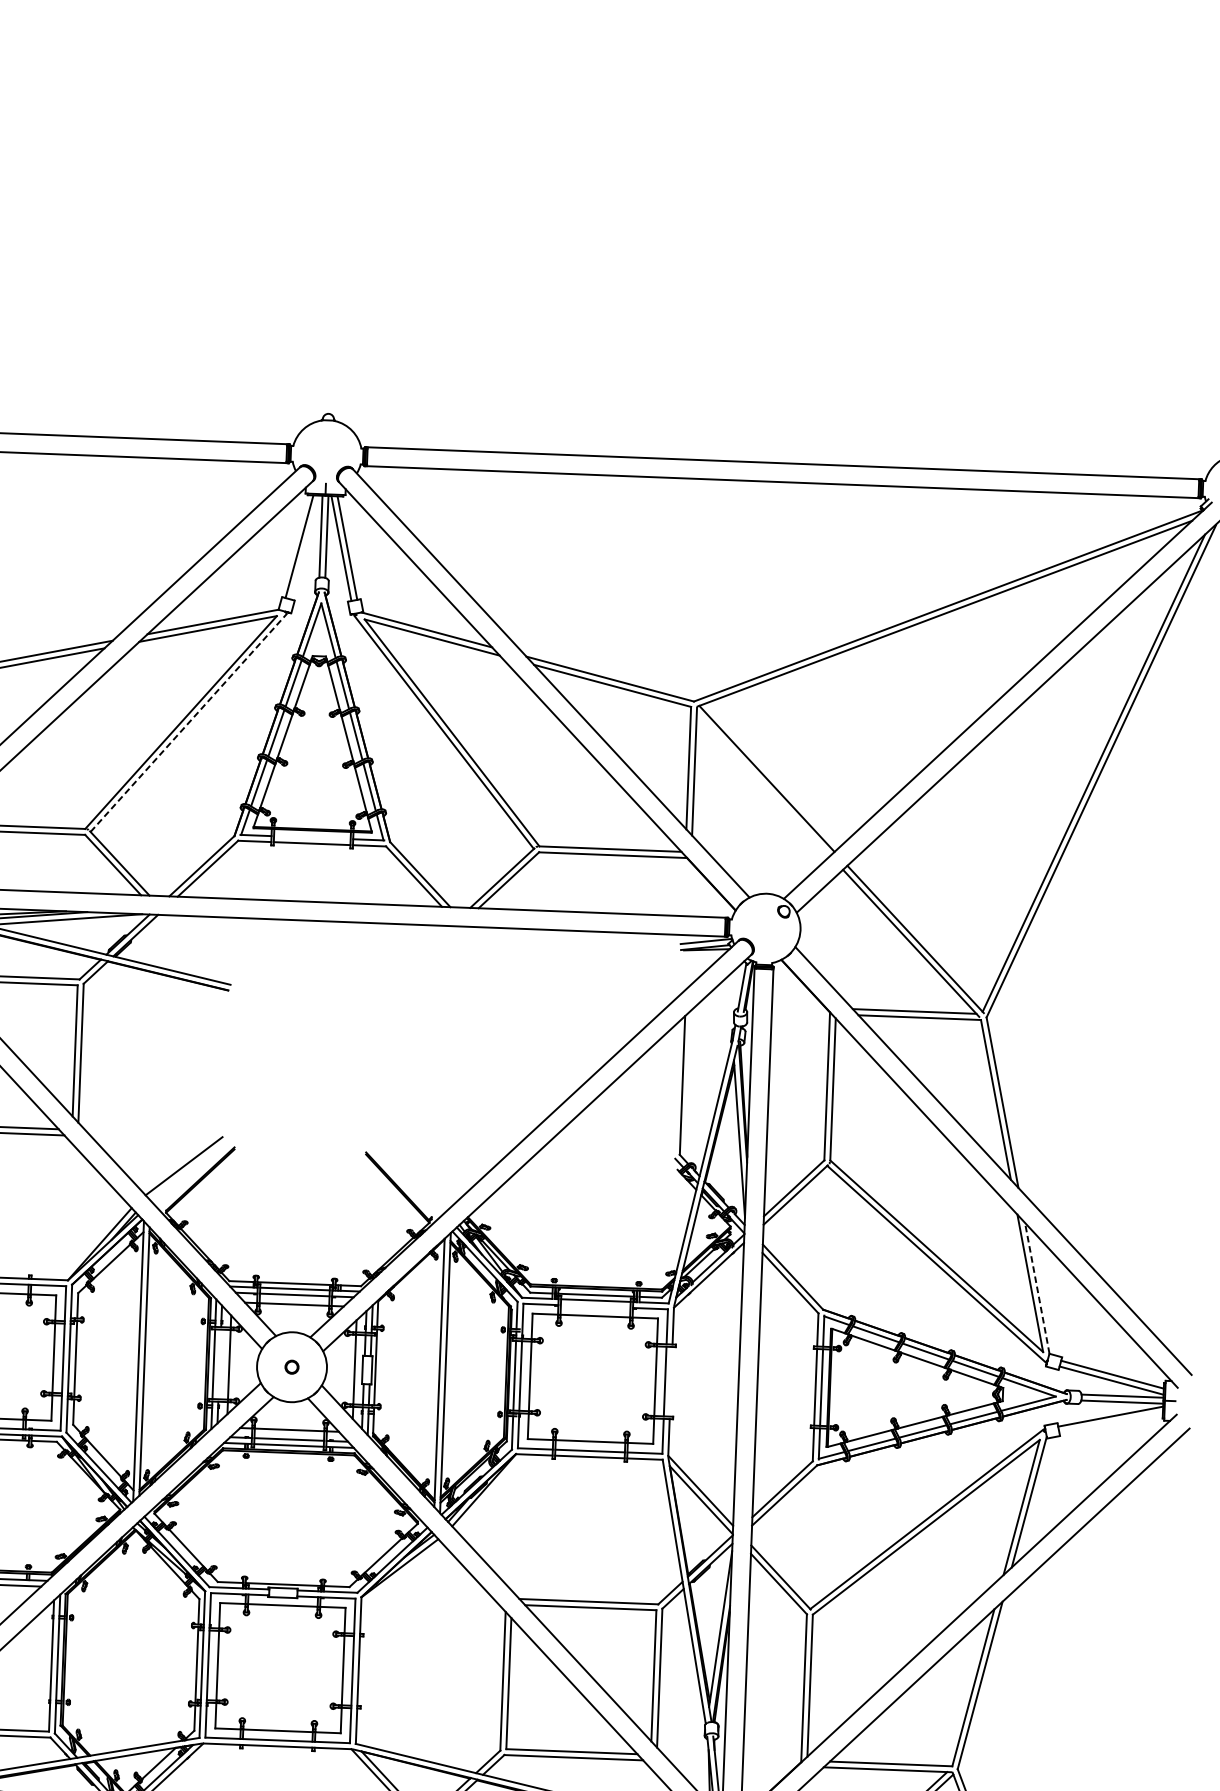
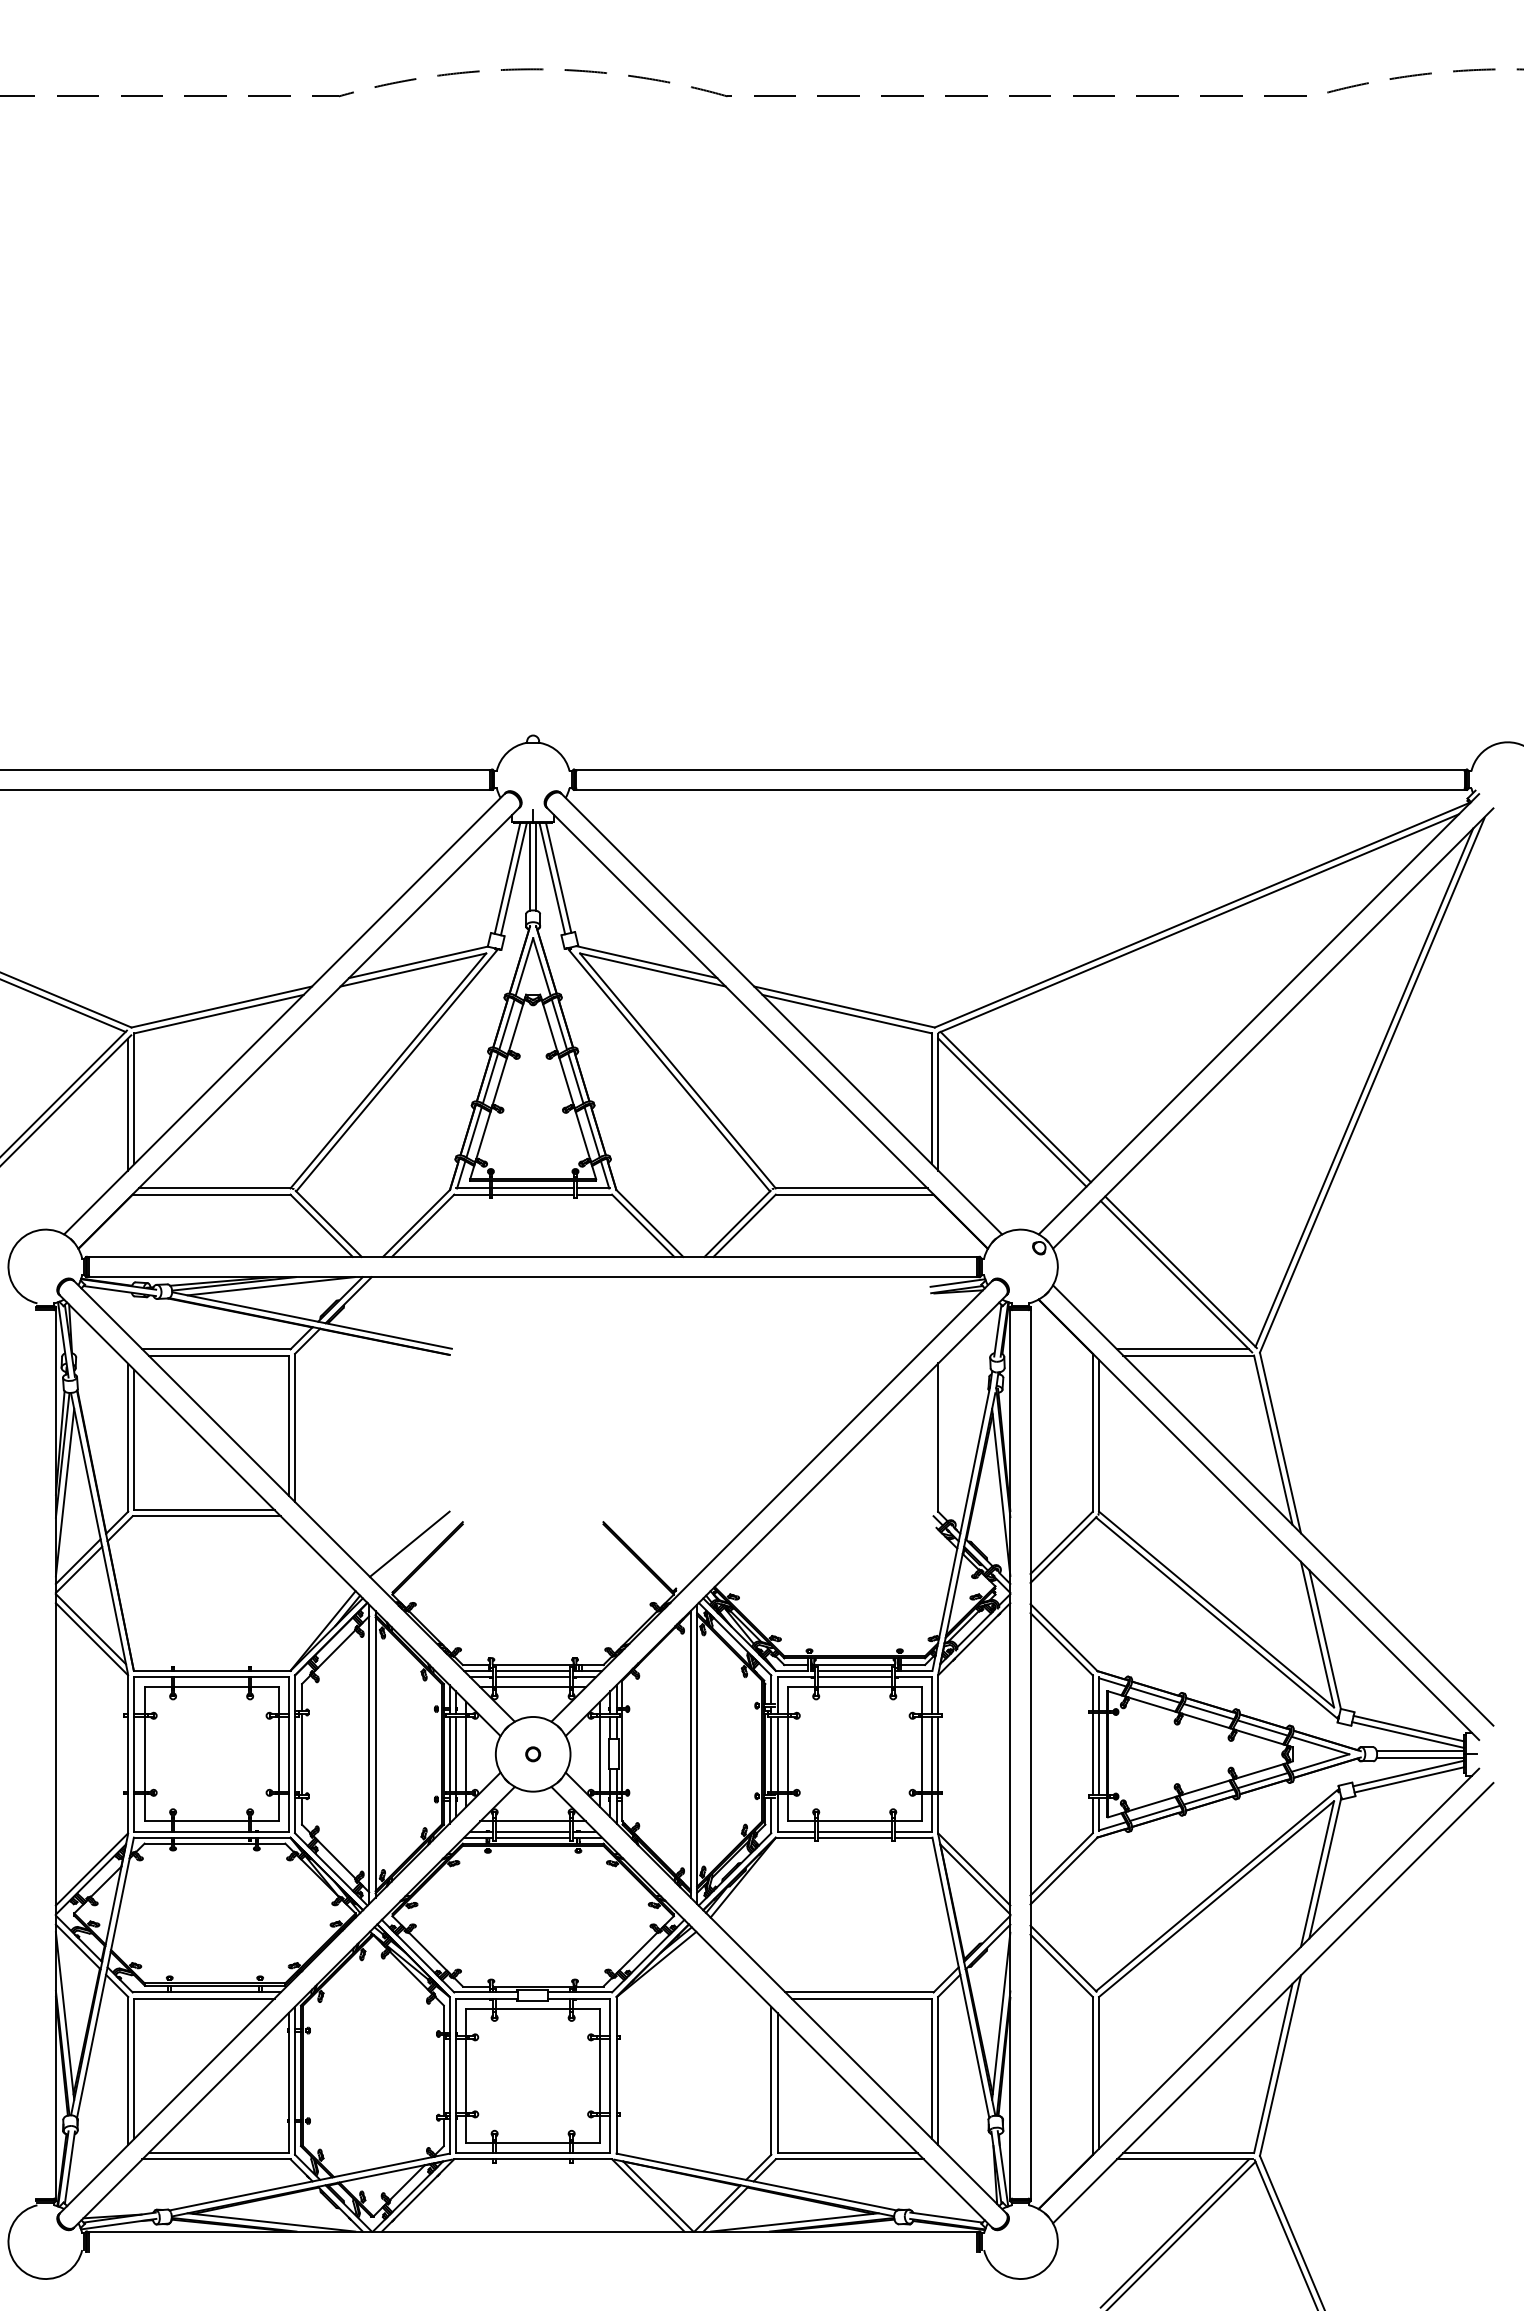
line: (305, 547) -> (513, 879), added
line: (188, 722) -> (396, 1070), dashed -> solid
line: (763, 783) -> (1012, 1112), added
line: (312, 837) -> (533, 1188), added
line: (1037, 1288) -> (1325, 1639), dashed -> solid
line: (595, 1306) -> (854, 1677), added
line: (219, 1364) -> (455, 1754), added
line: (671, 1381) -> (938, 1754), added
line: (1111, 1422) -> (1409, 1779), added

